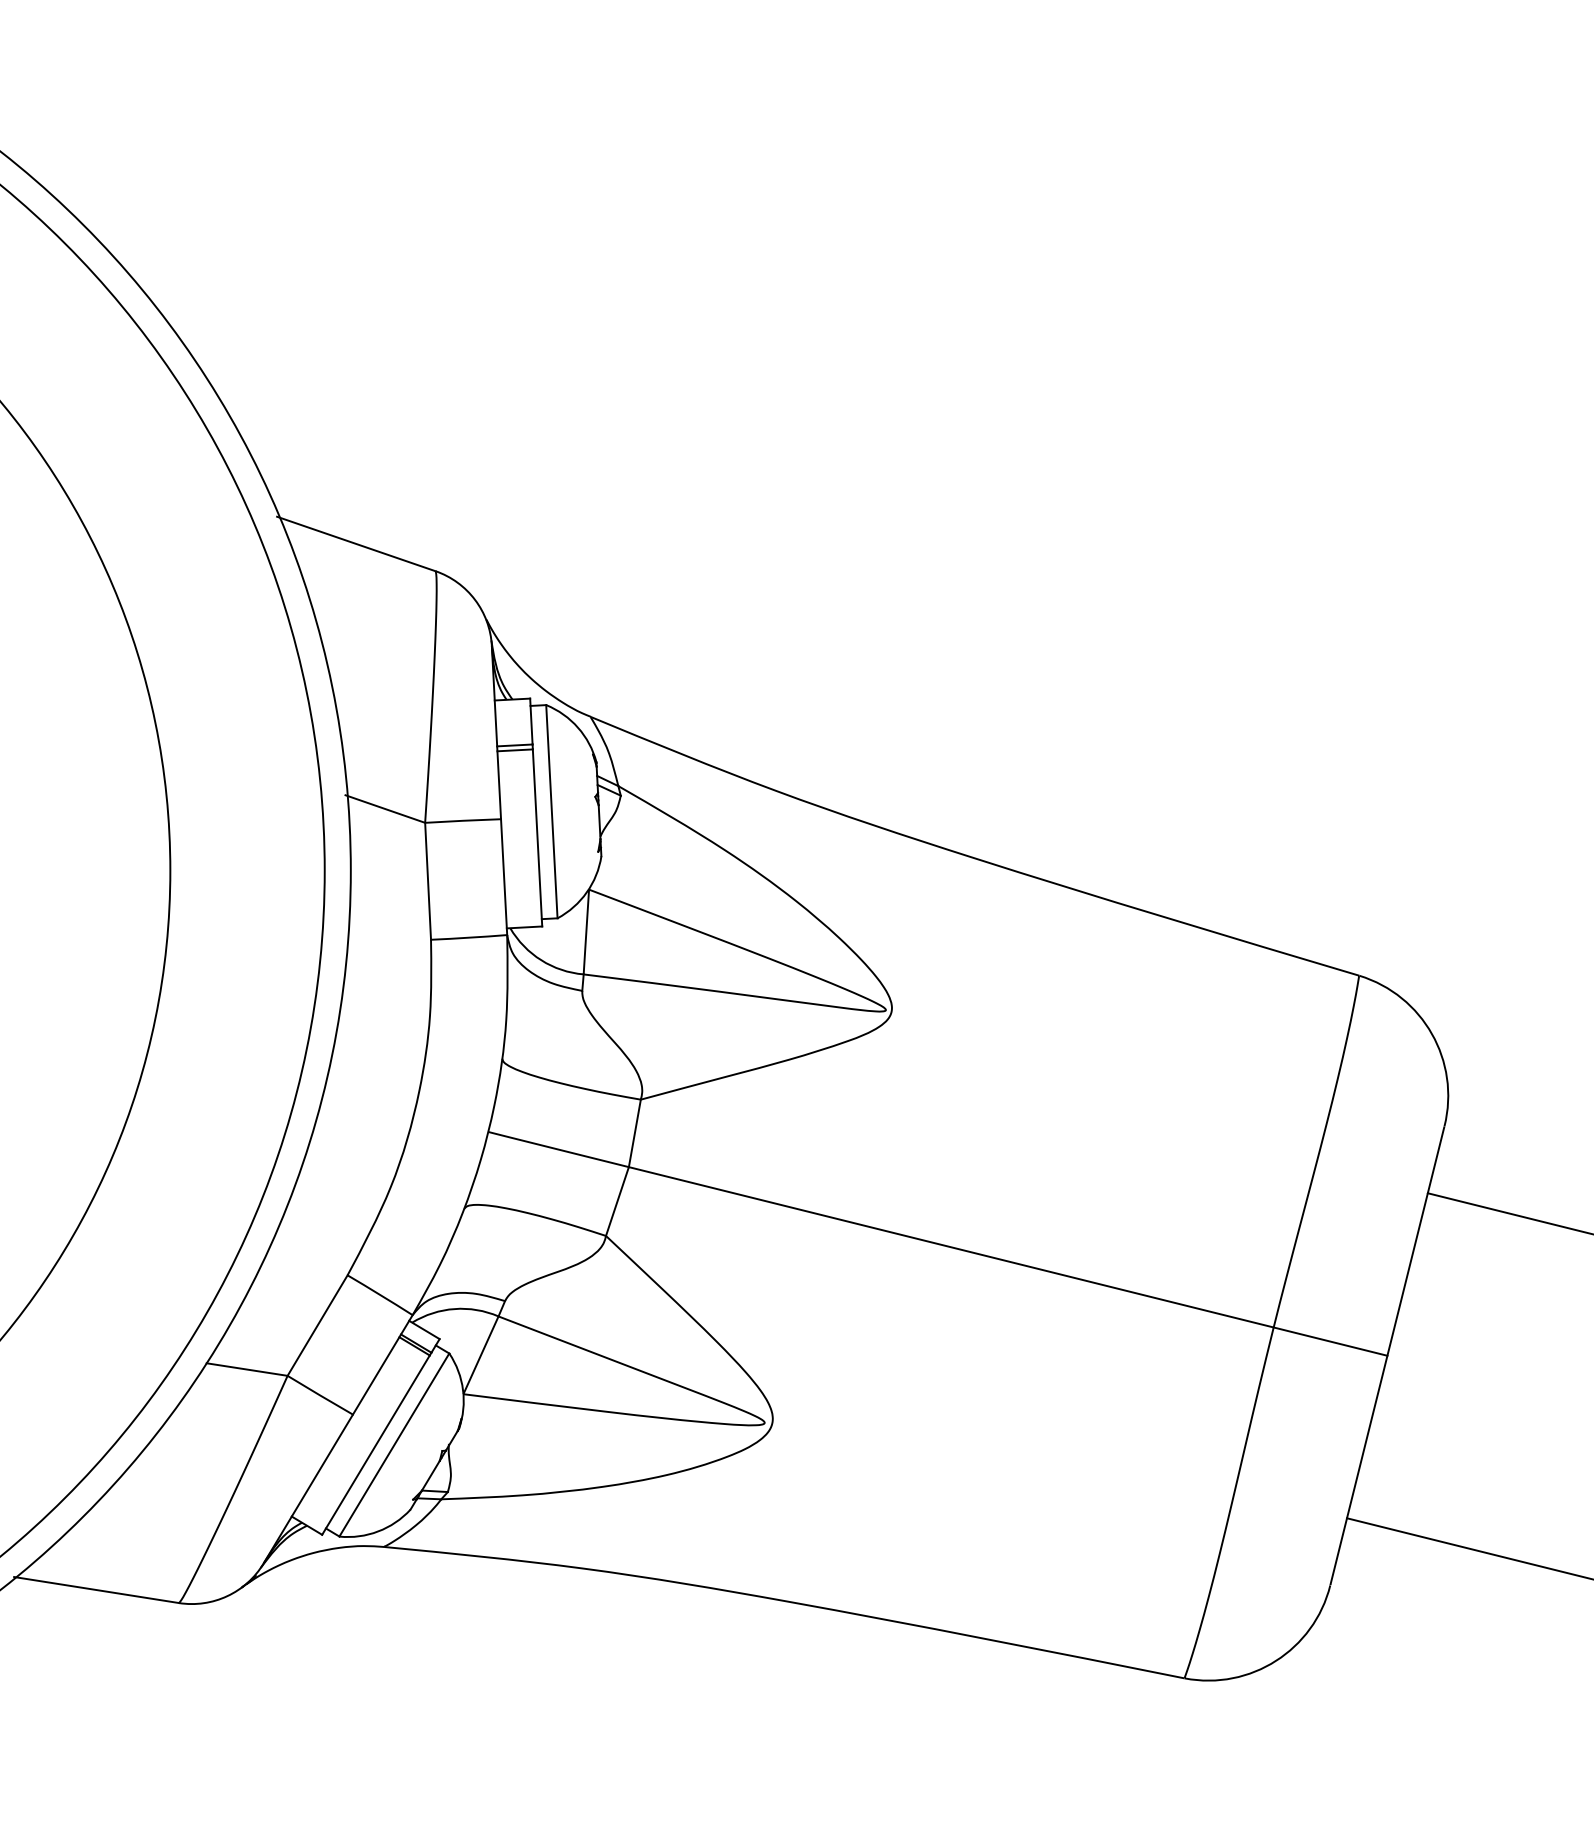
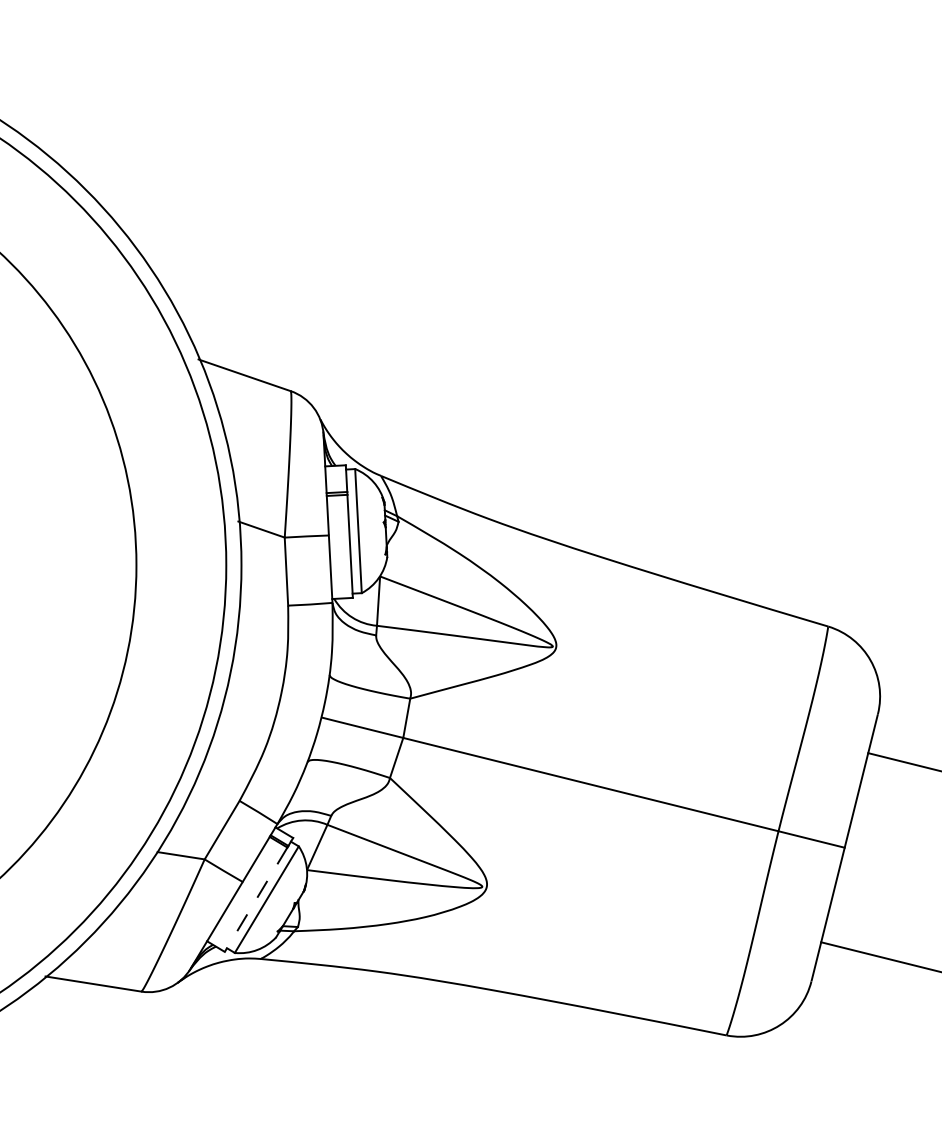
line: (376, 1444) -> (256, 899), solid -> dashed

